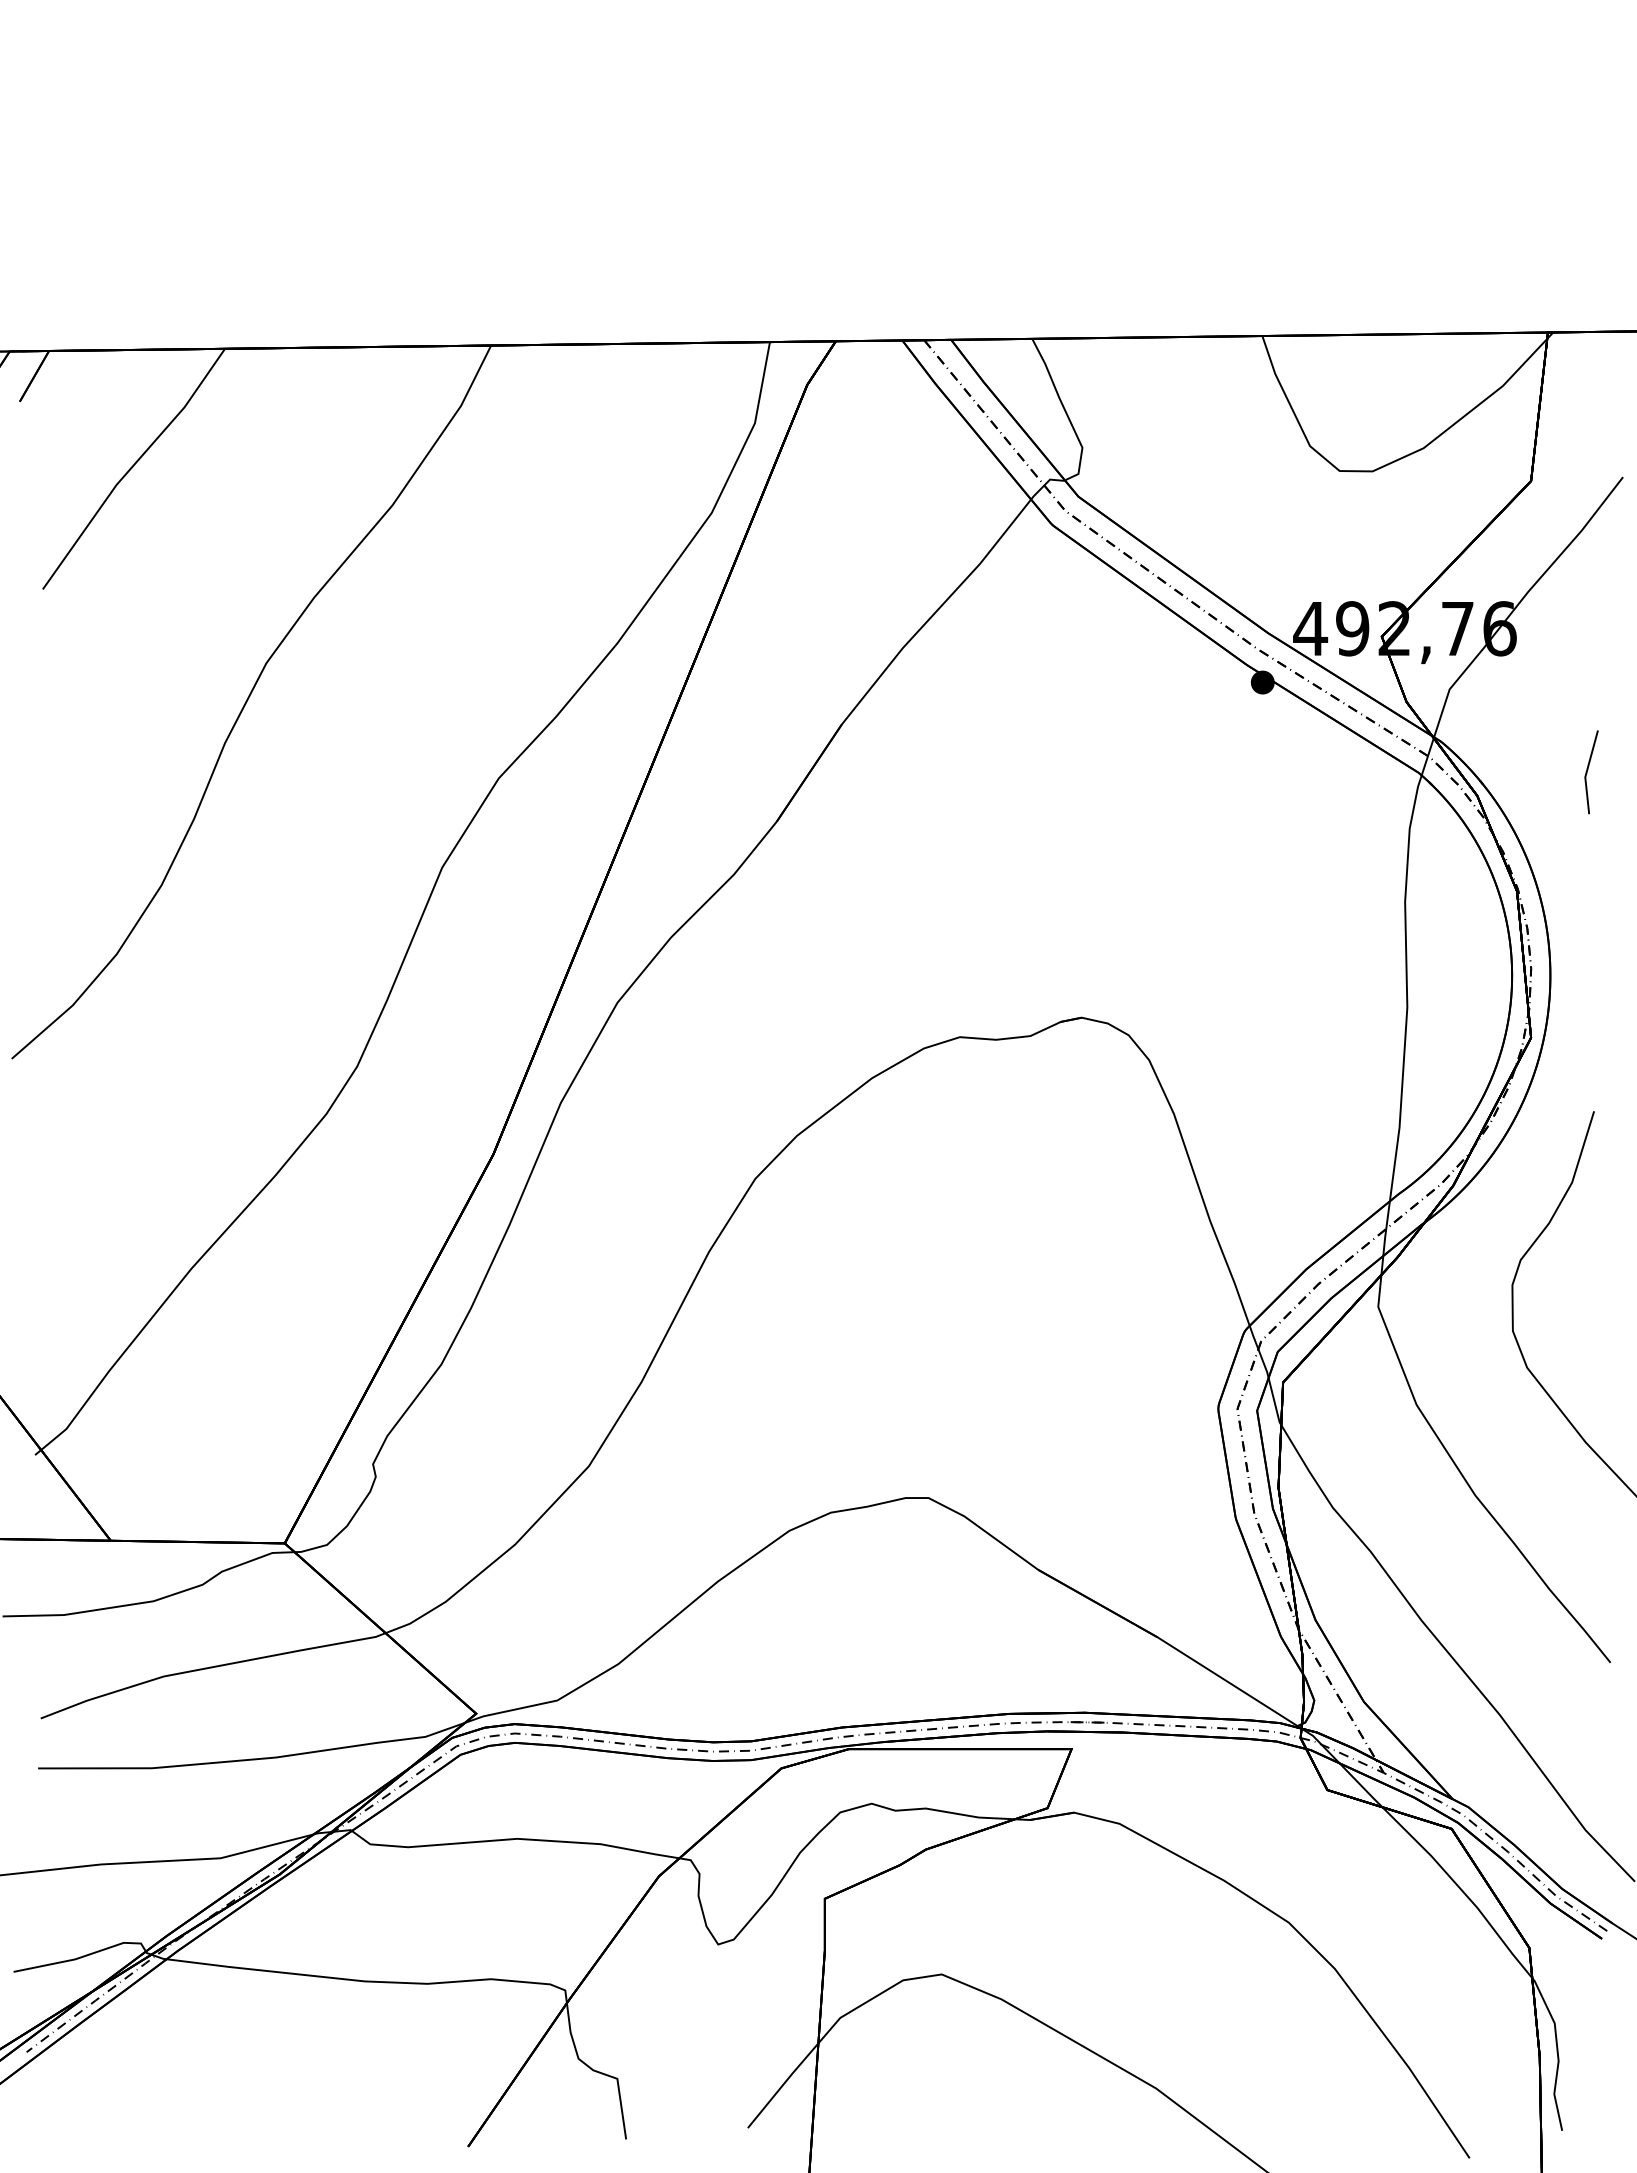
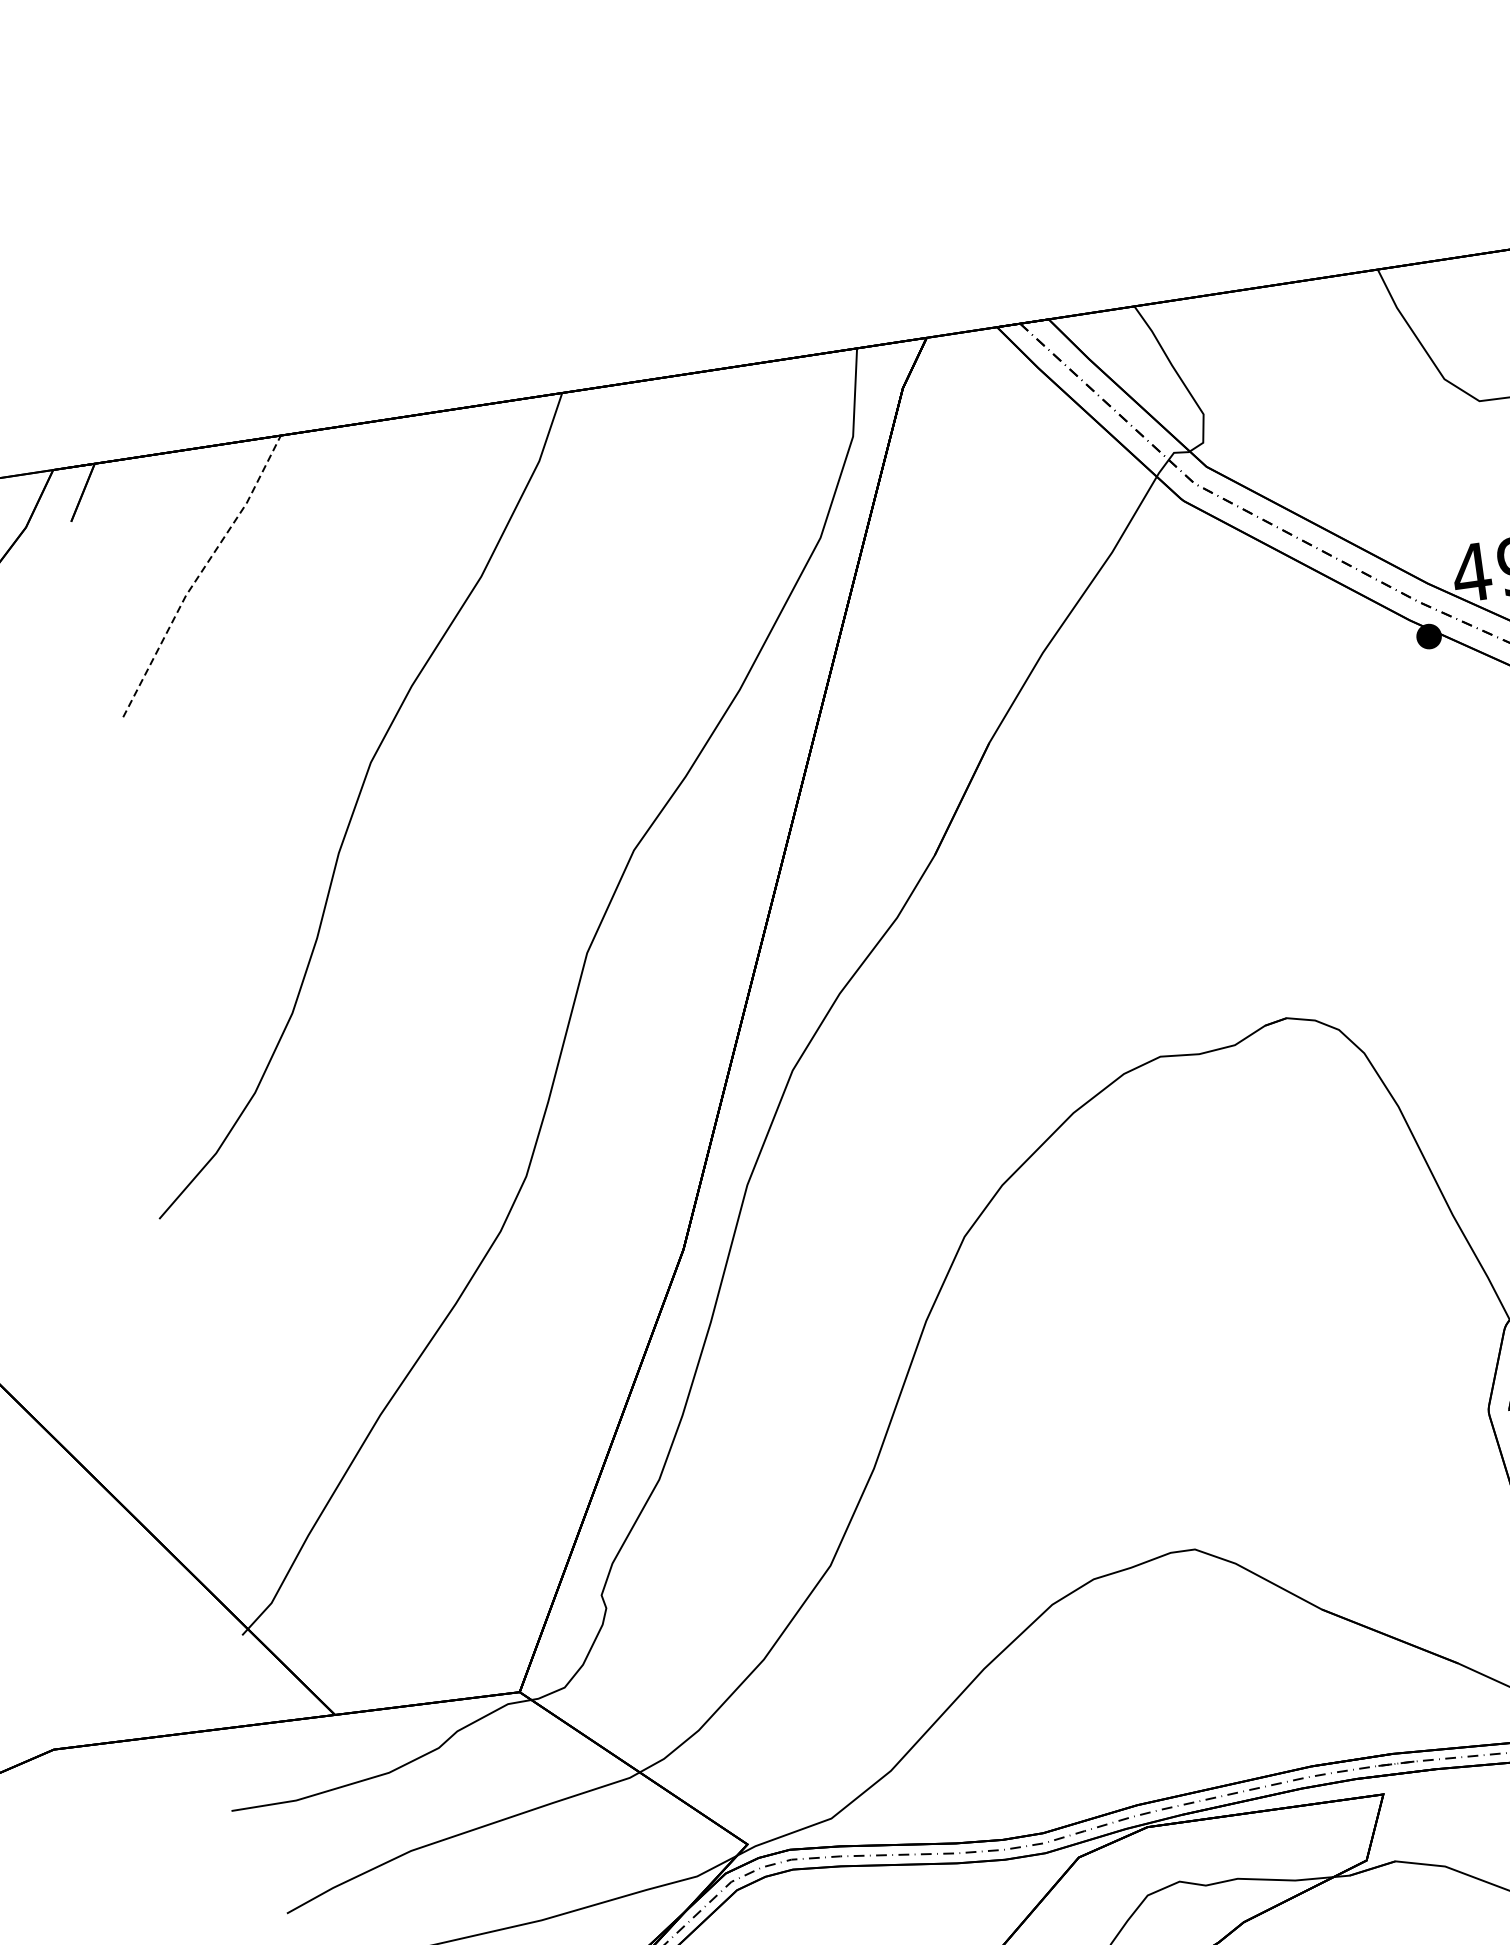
line: (132, 466) -> (200, 573), solid -> dashed

